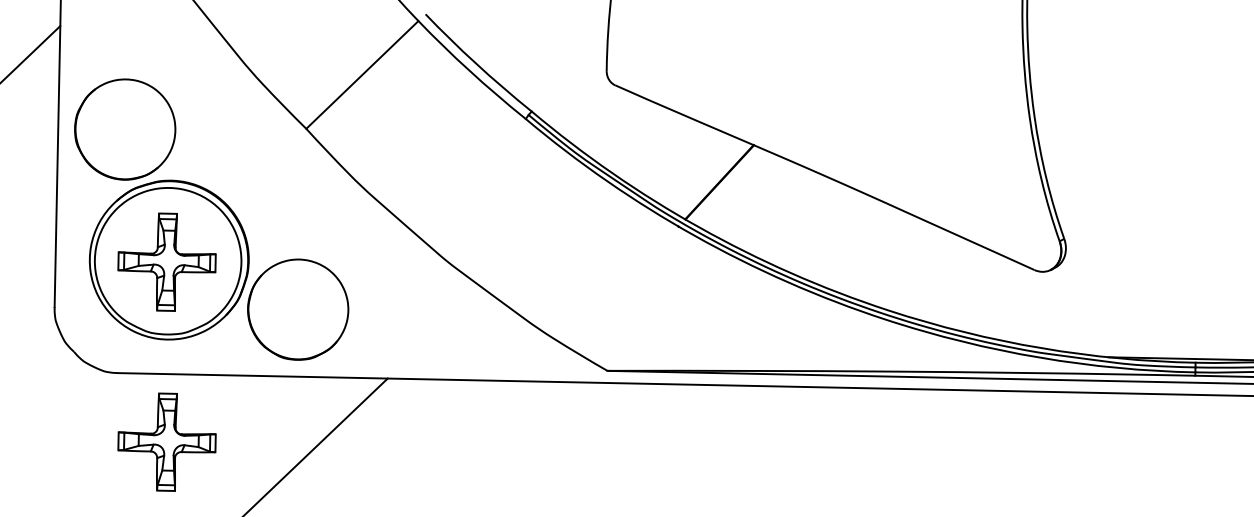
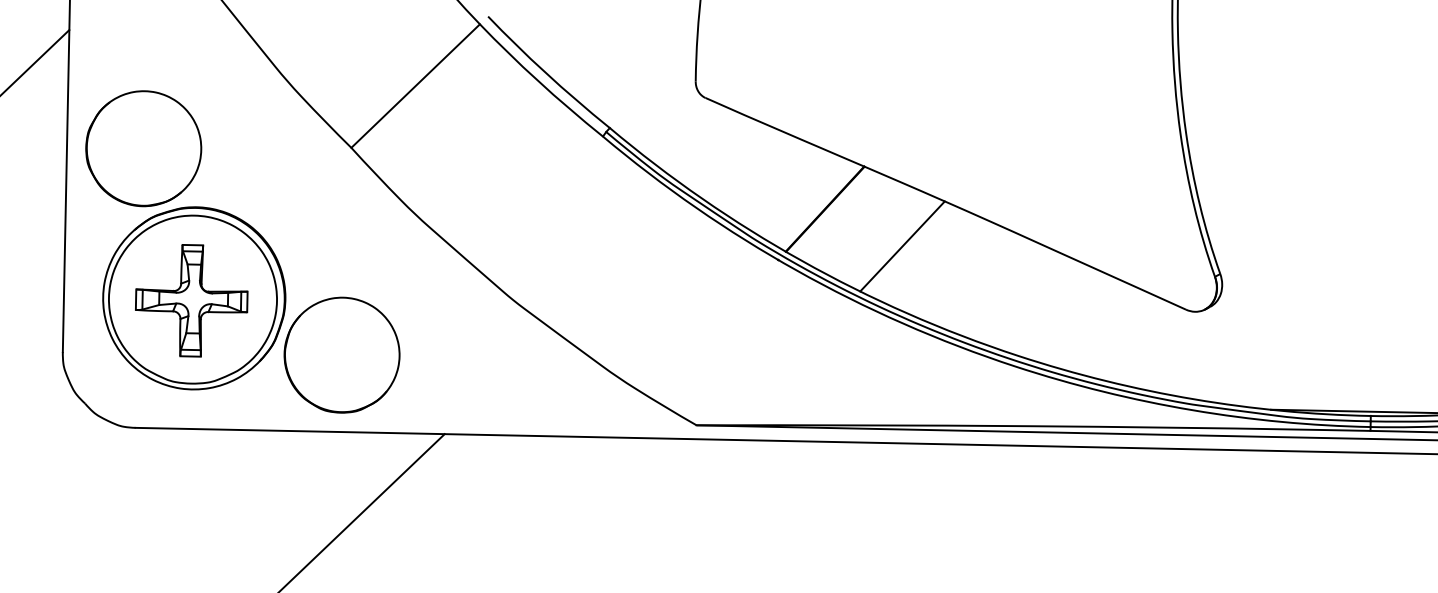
line: (787, 214) -> (902, 246), added
part: (166, 441) -> (191, 506), removed

